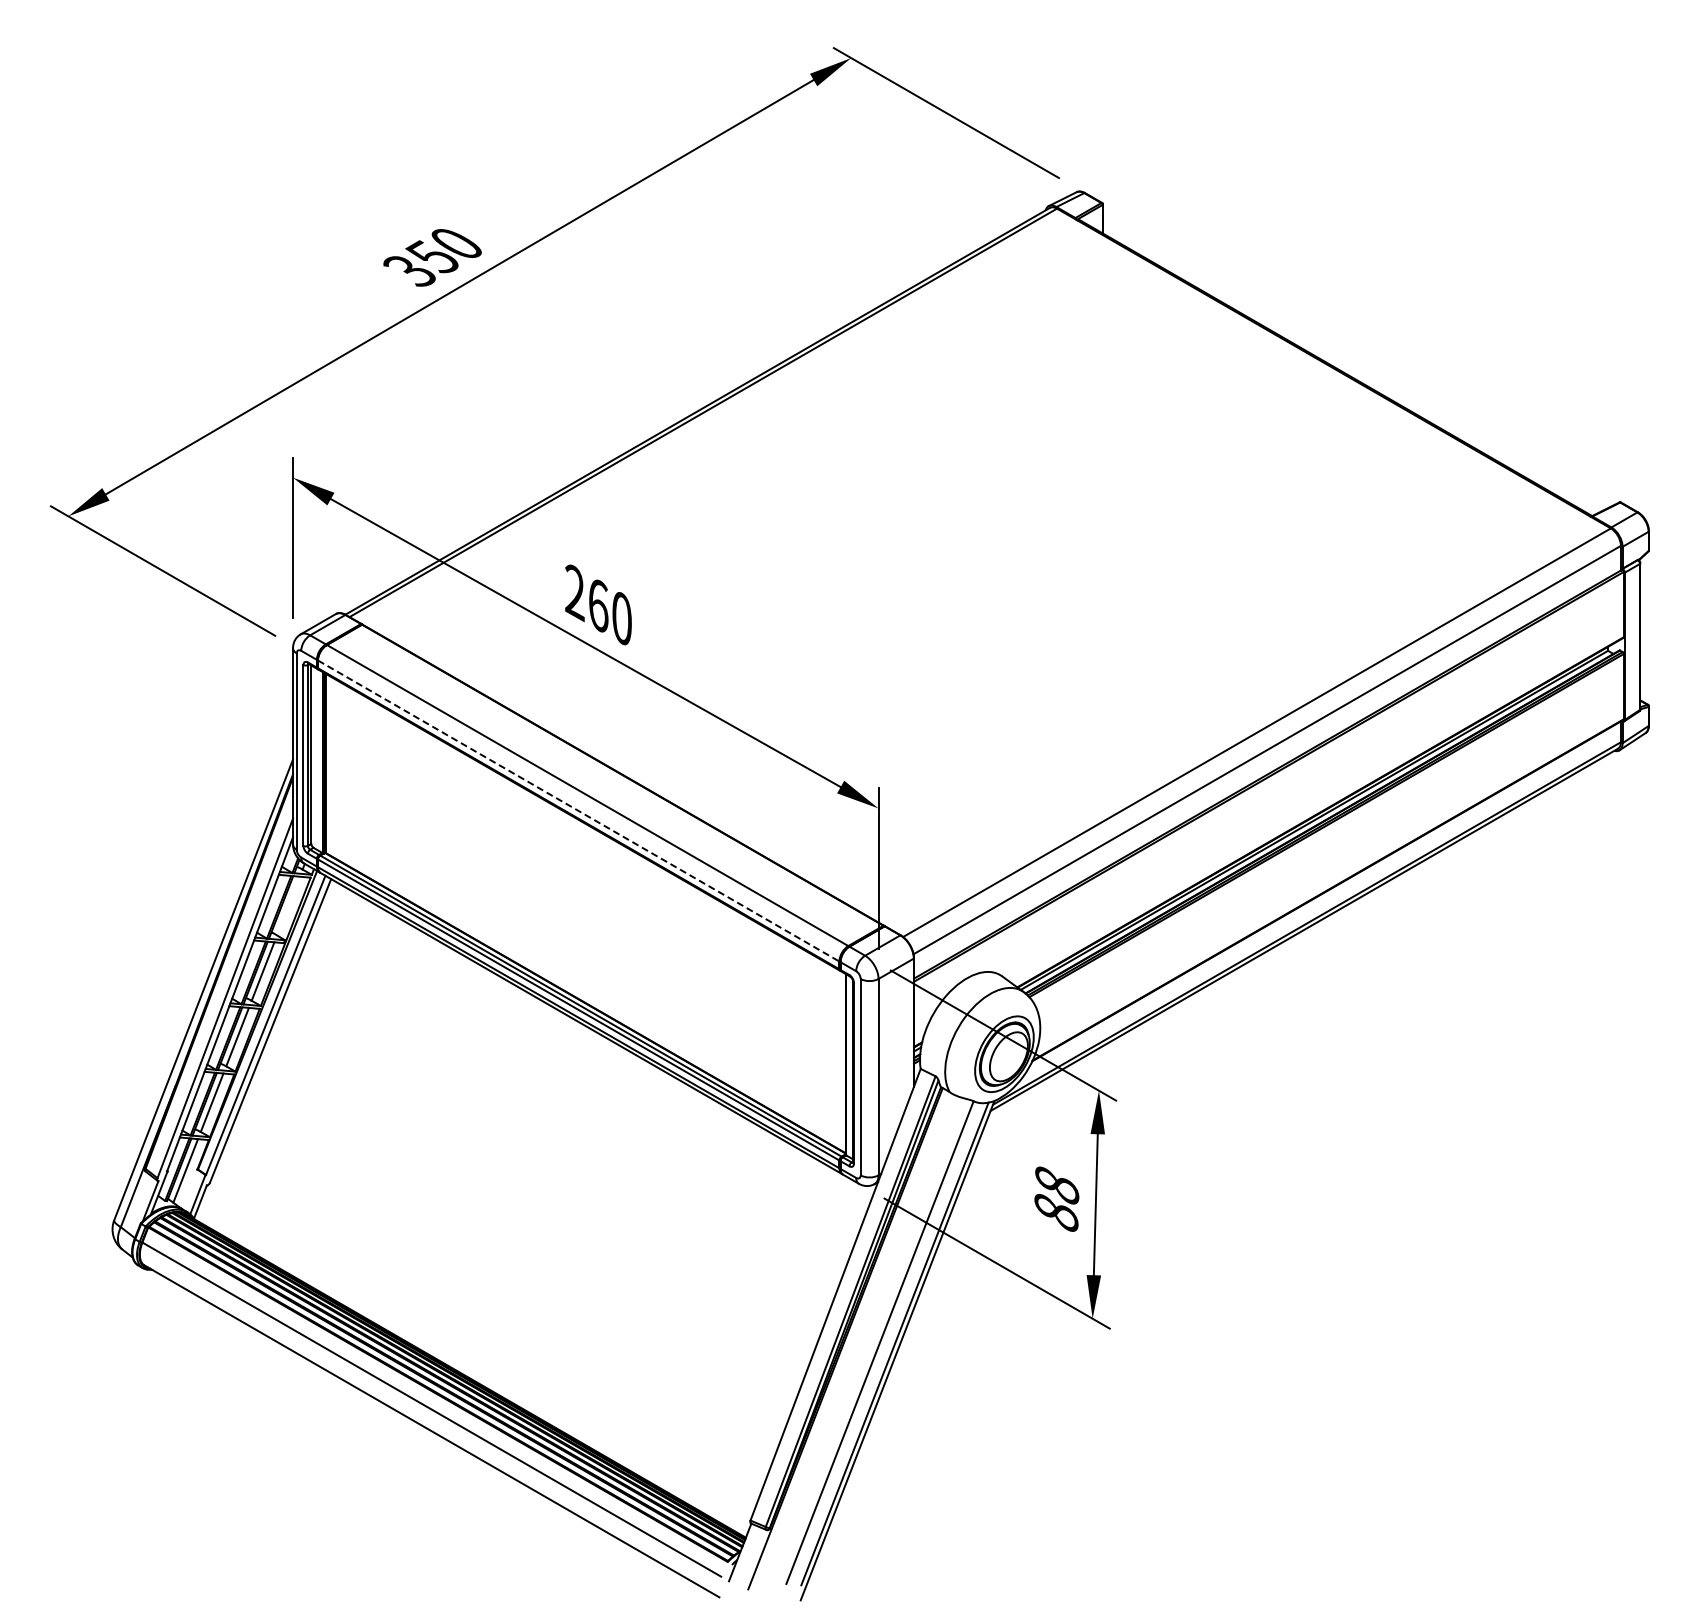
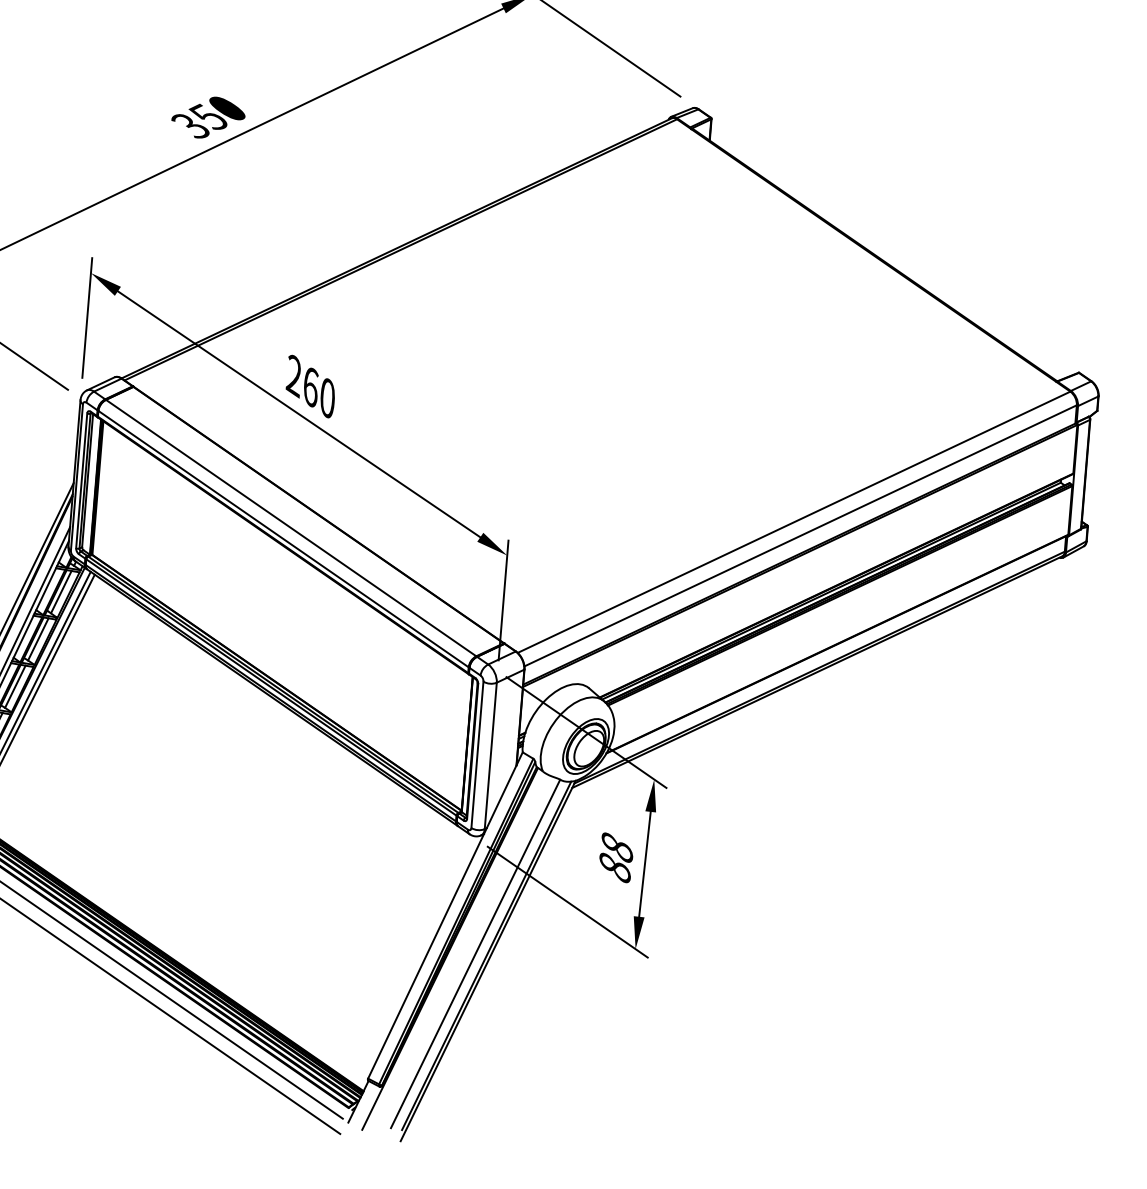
line: (579, 811) -> (284, 539), dashed -> solid
line: (288, 905) -> (61, 591), added

